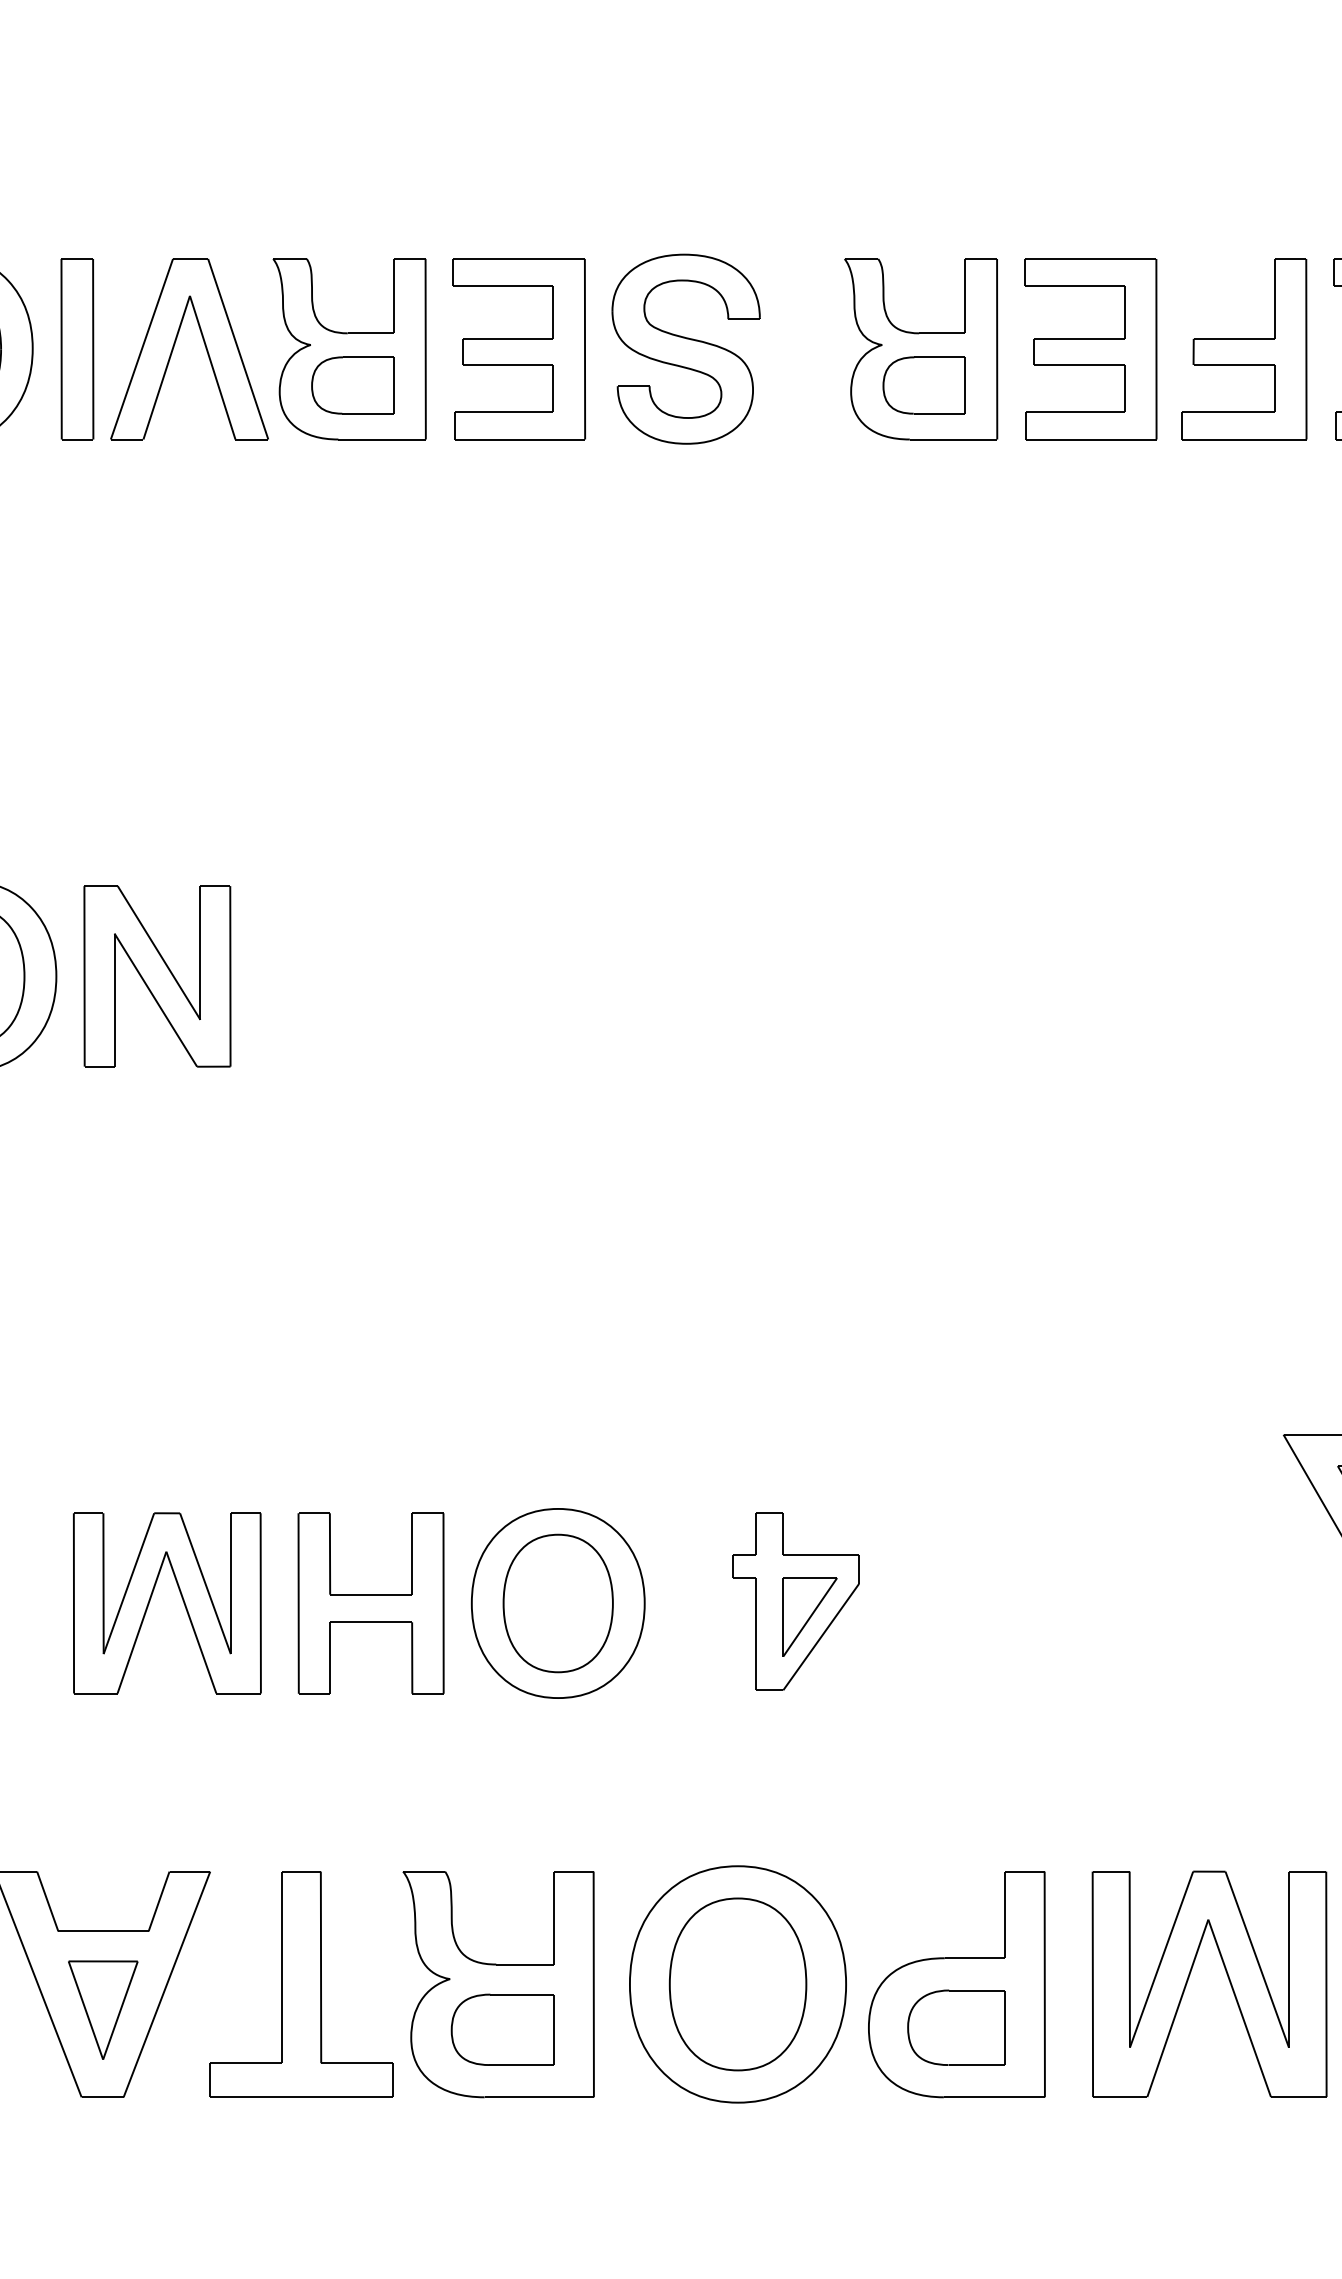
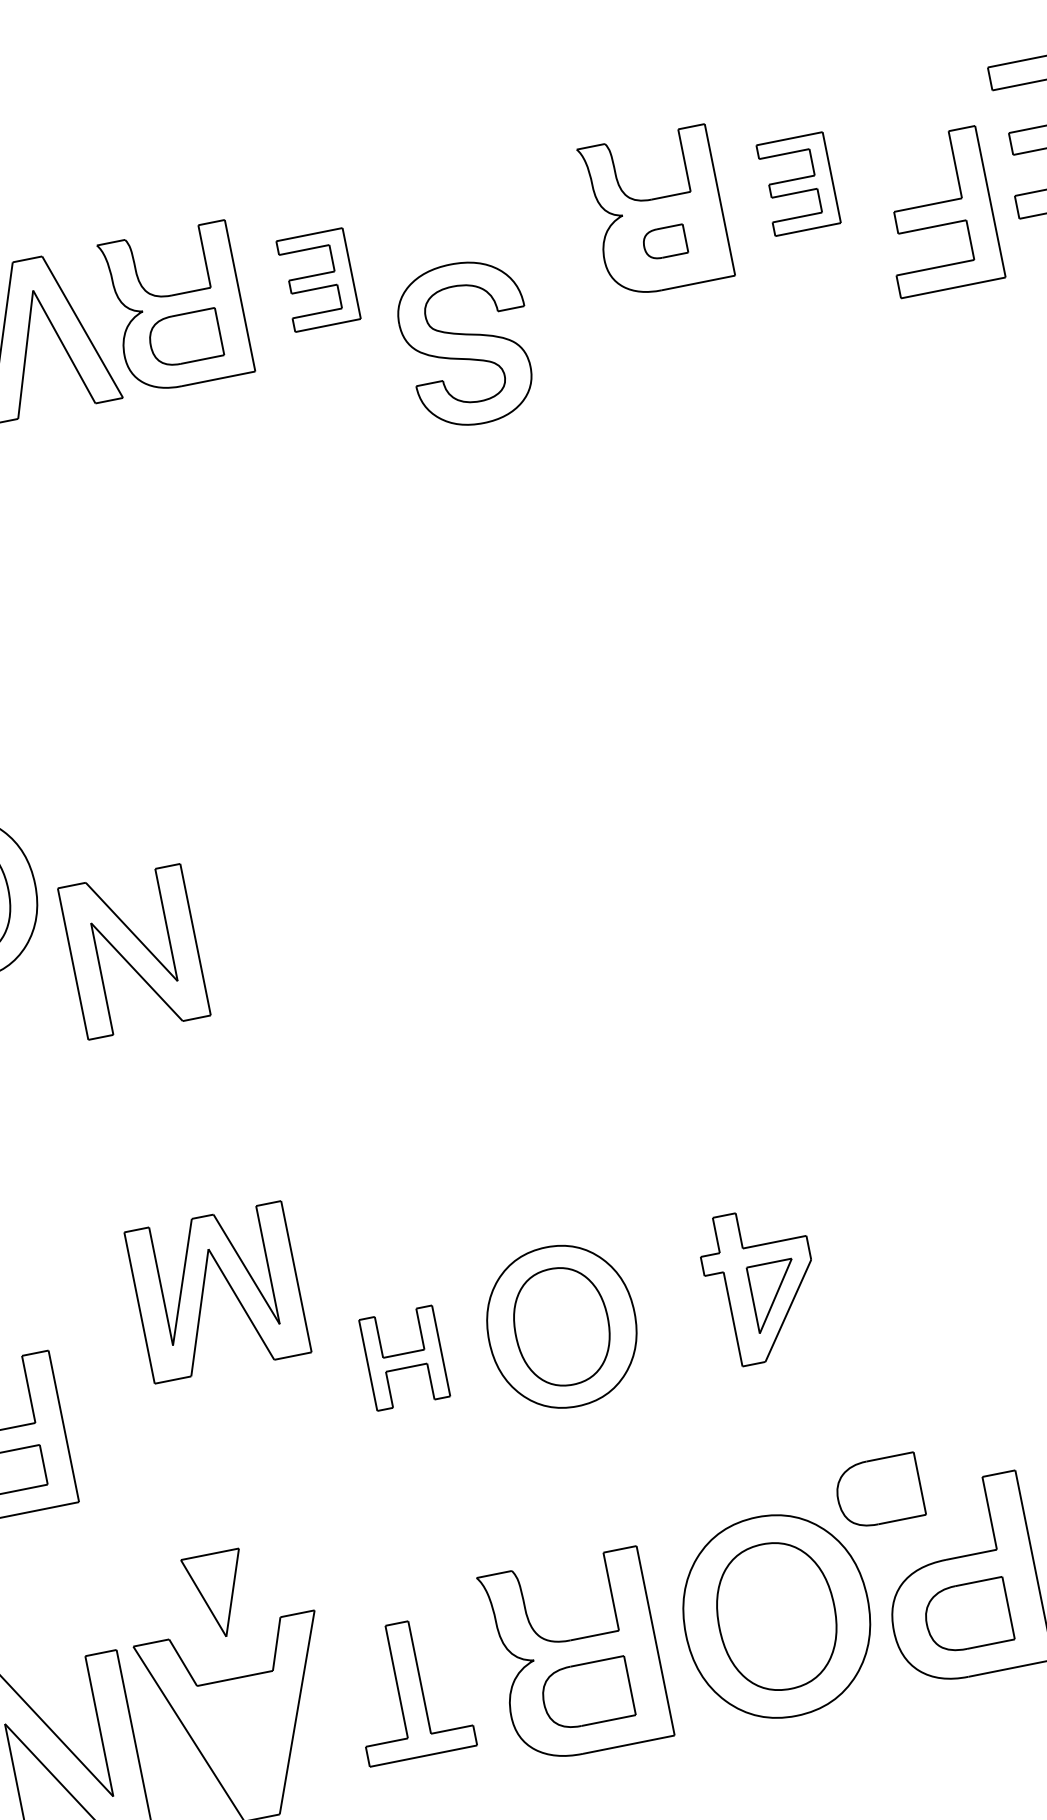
part: (685, 348) -> (466, 343), moved
part: (518, 349) -> (318, 280), size x0.6
part: (1090, 349) -> (798, 184), size x0.6
part: (1244, 349) -> (938, 212), moved
part: (923, 385) -> (664, 242), size x0.6
part: (157, 976) -> (134, 951), moved
part: (181, 1597) -> (228, 1285), moved
part: (370, 1603) -> (404, 1358), size x0.6
part: (883, 1864) -> (878, 1491), added
part: (301, 1984) -> (410, 1689), size x0.7
part: (103, 2009) -> (218, 1594), moved

